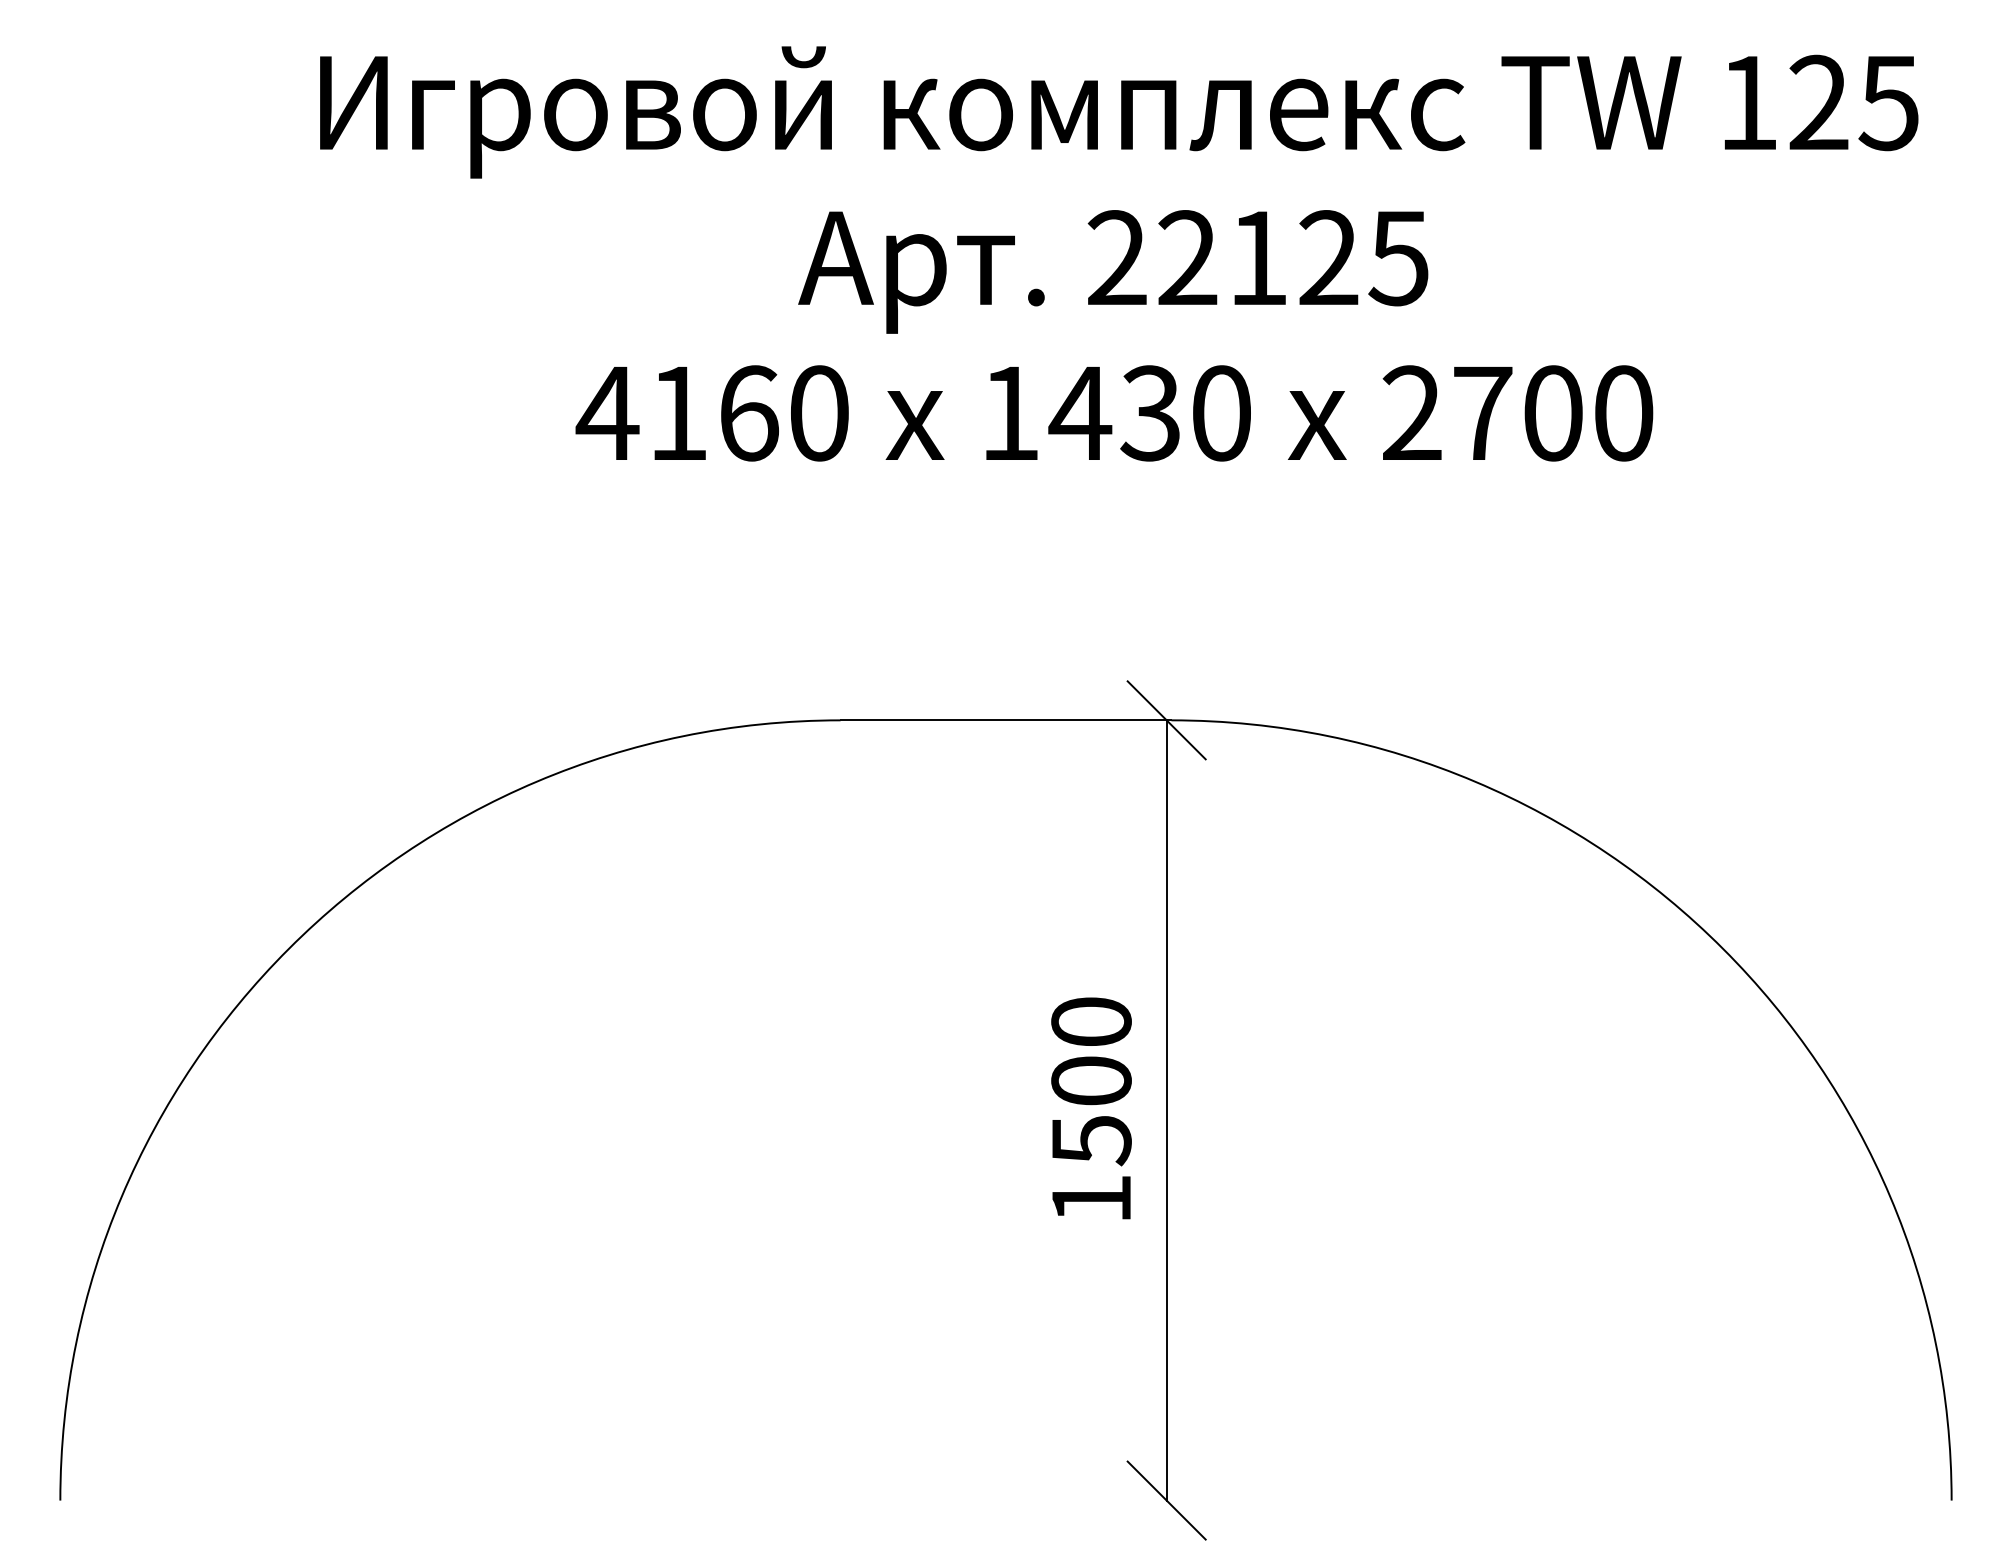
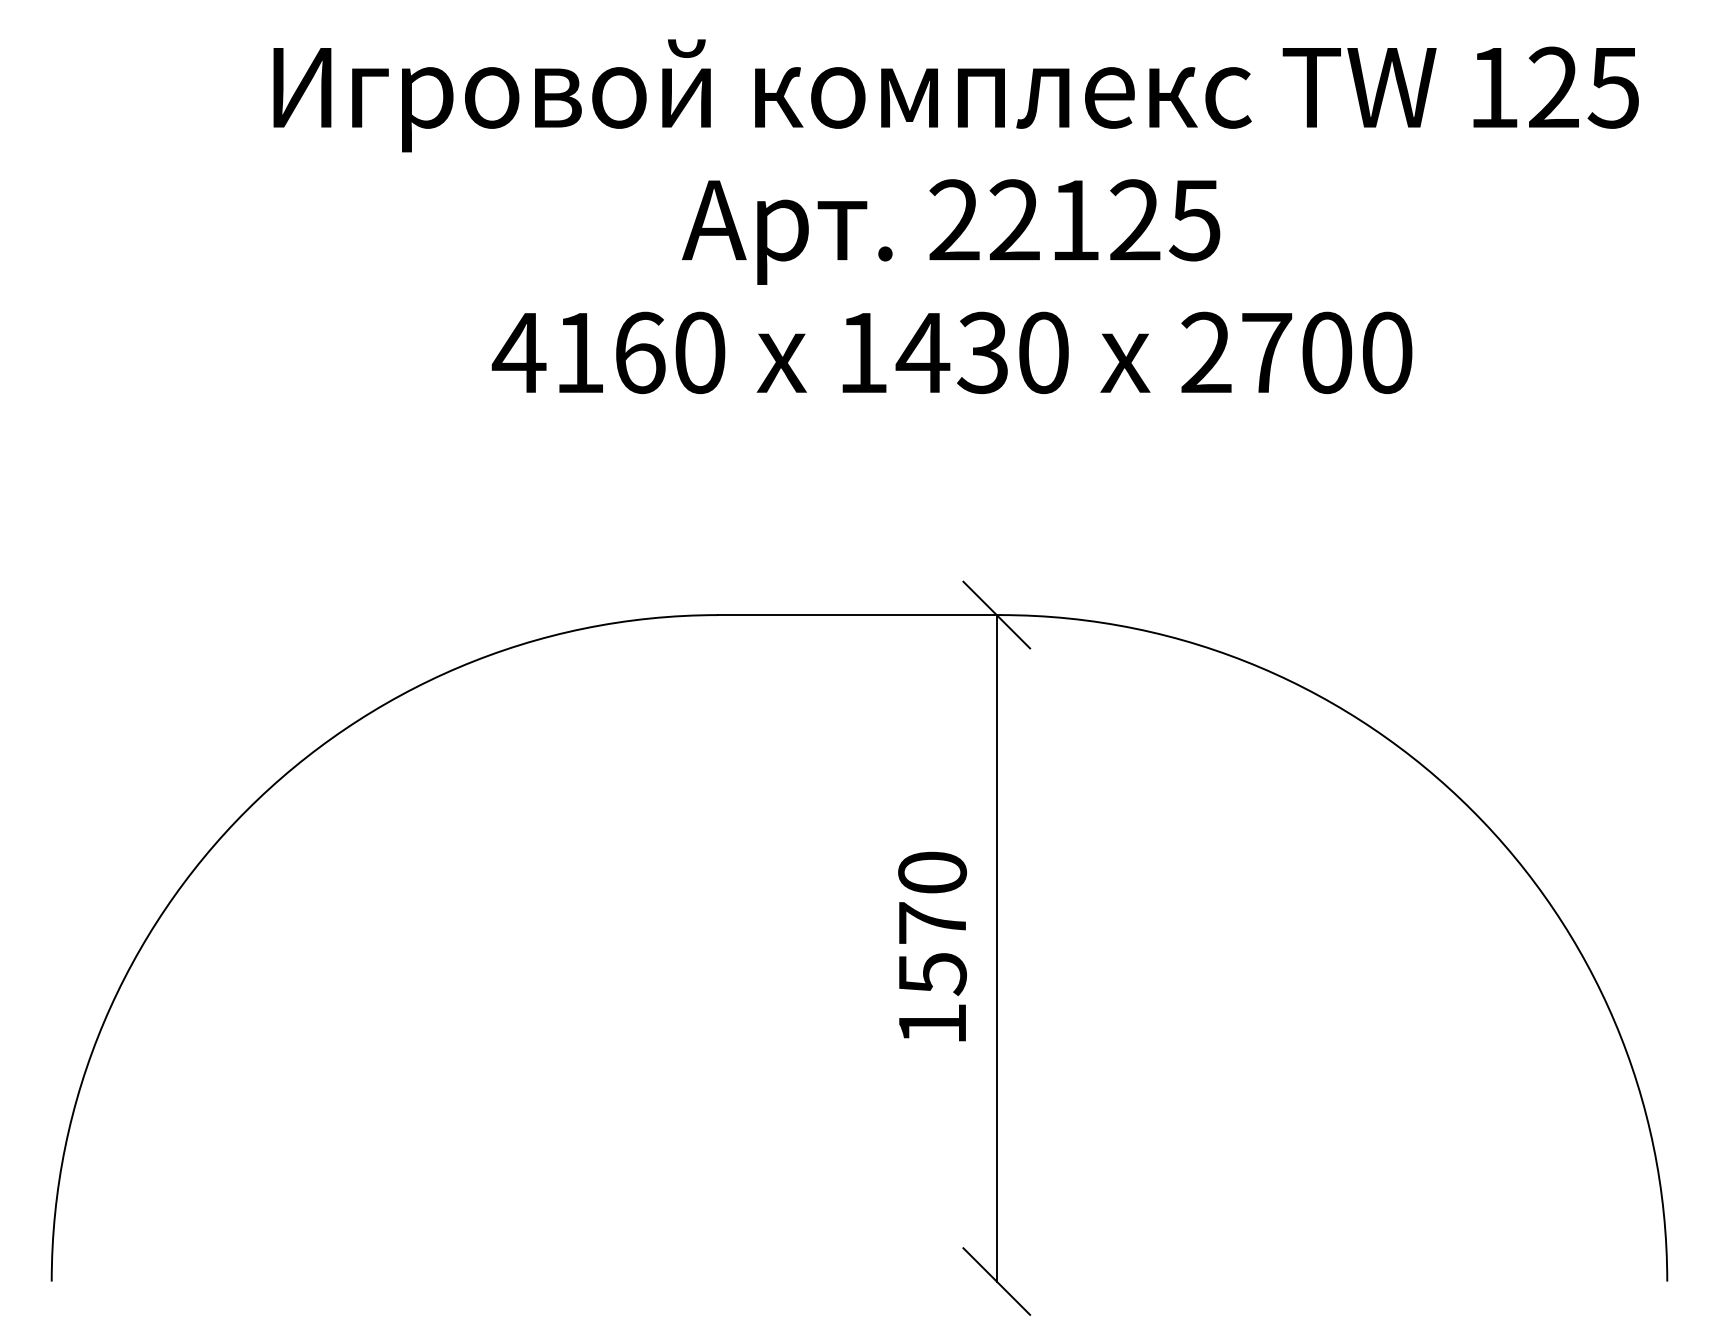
text: (1091, 1080) -> (932, 922), 1500 -> 1570

